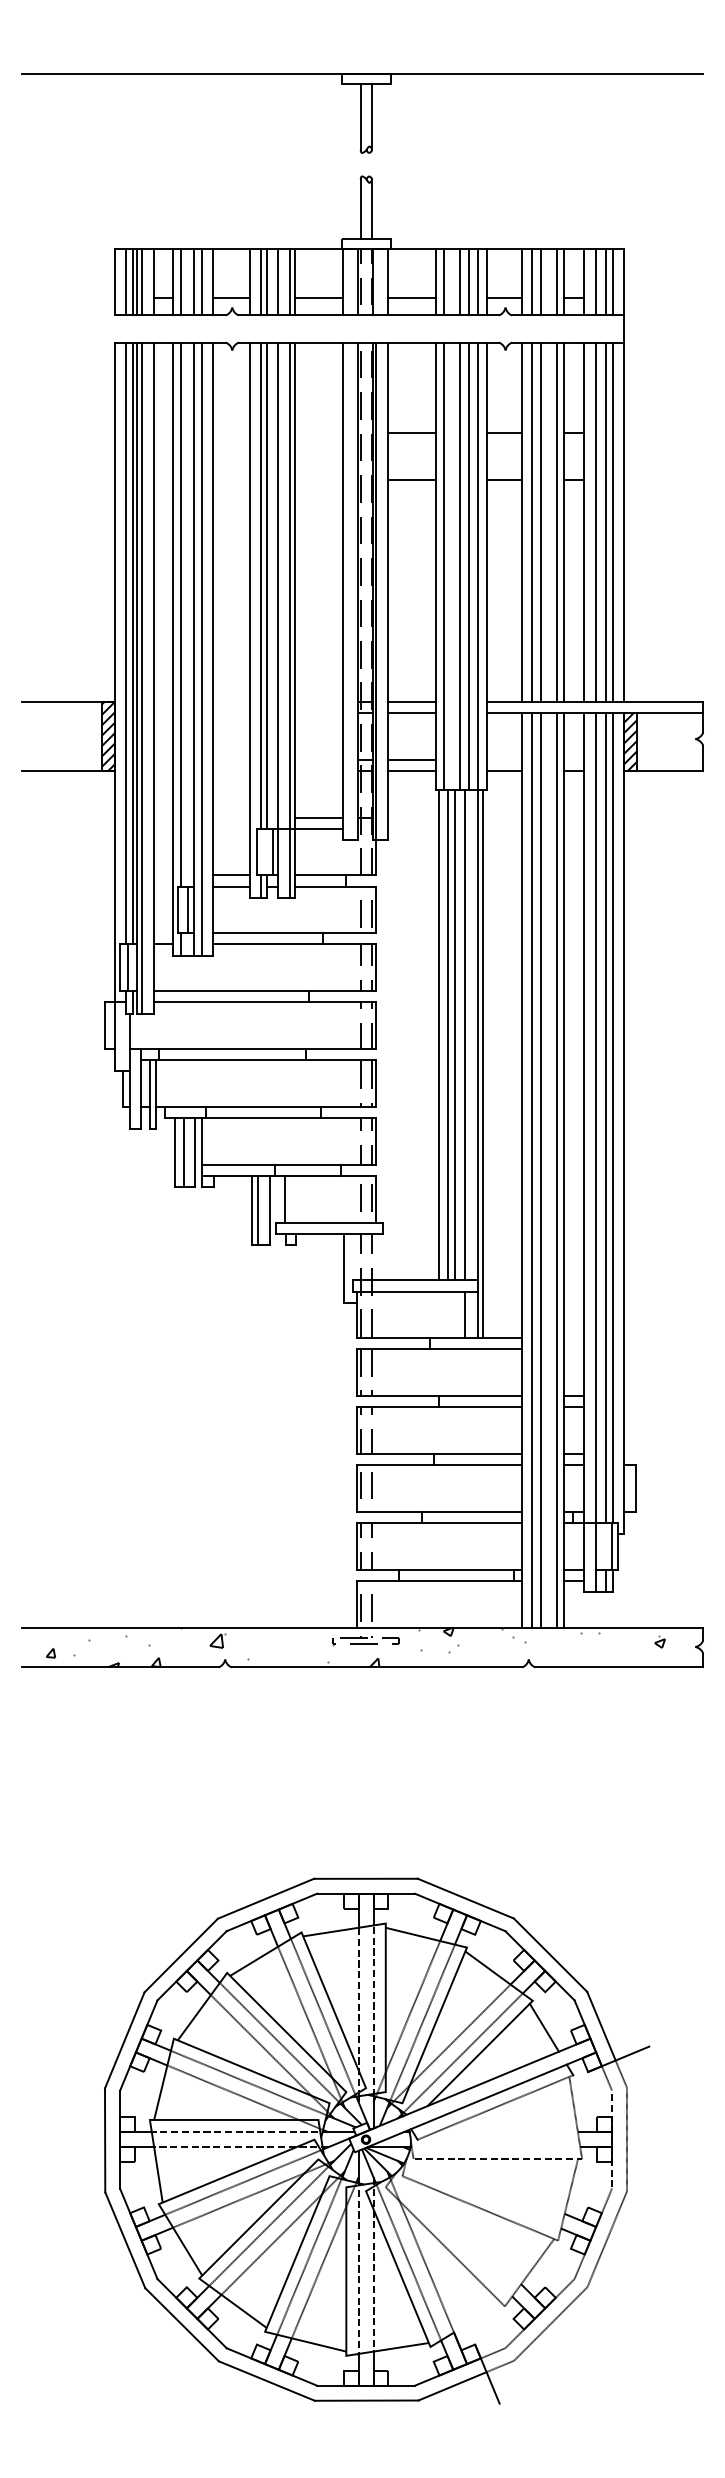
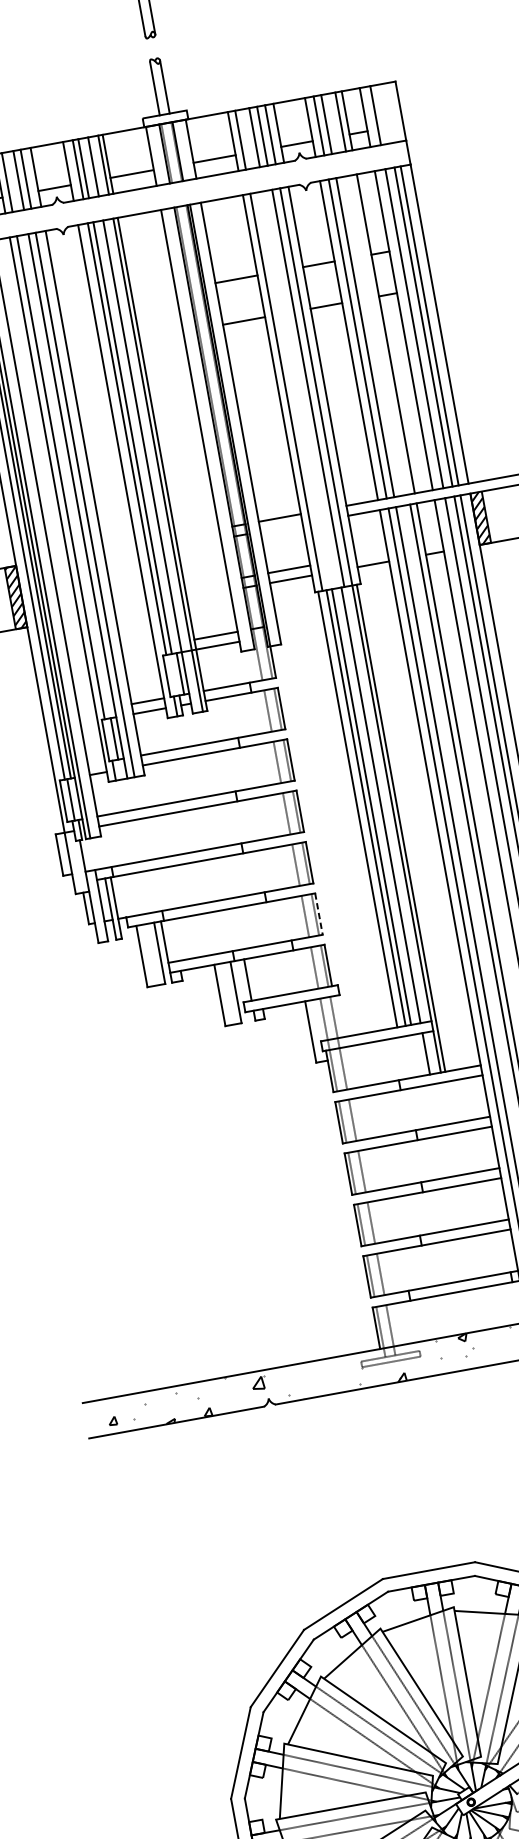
line: (606, 282) -> (385, 114), removed
line: (613, 282) -> (391, 113), removed
line: (556, 521) -> (379, 334), removed
line: (459, 565) -> (300, 389), removed
line: (411, 713) -> (281, 528), removed
line: (376, 1141) -> (319, 914), solid -> dashed
line: (184, 1152) -> (150, 954), removed
line: (257, 1209) -> (224, 993), removed

